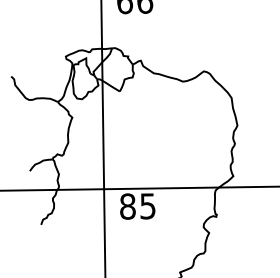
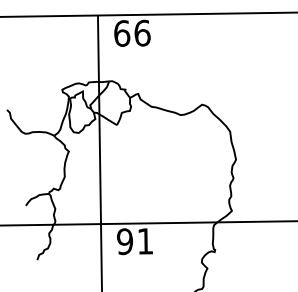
text: (137, 206) -> (134, 241), 85 -> 91

